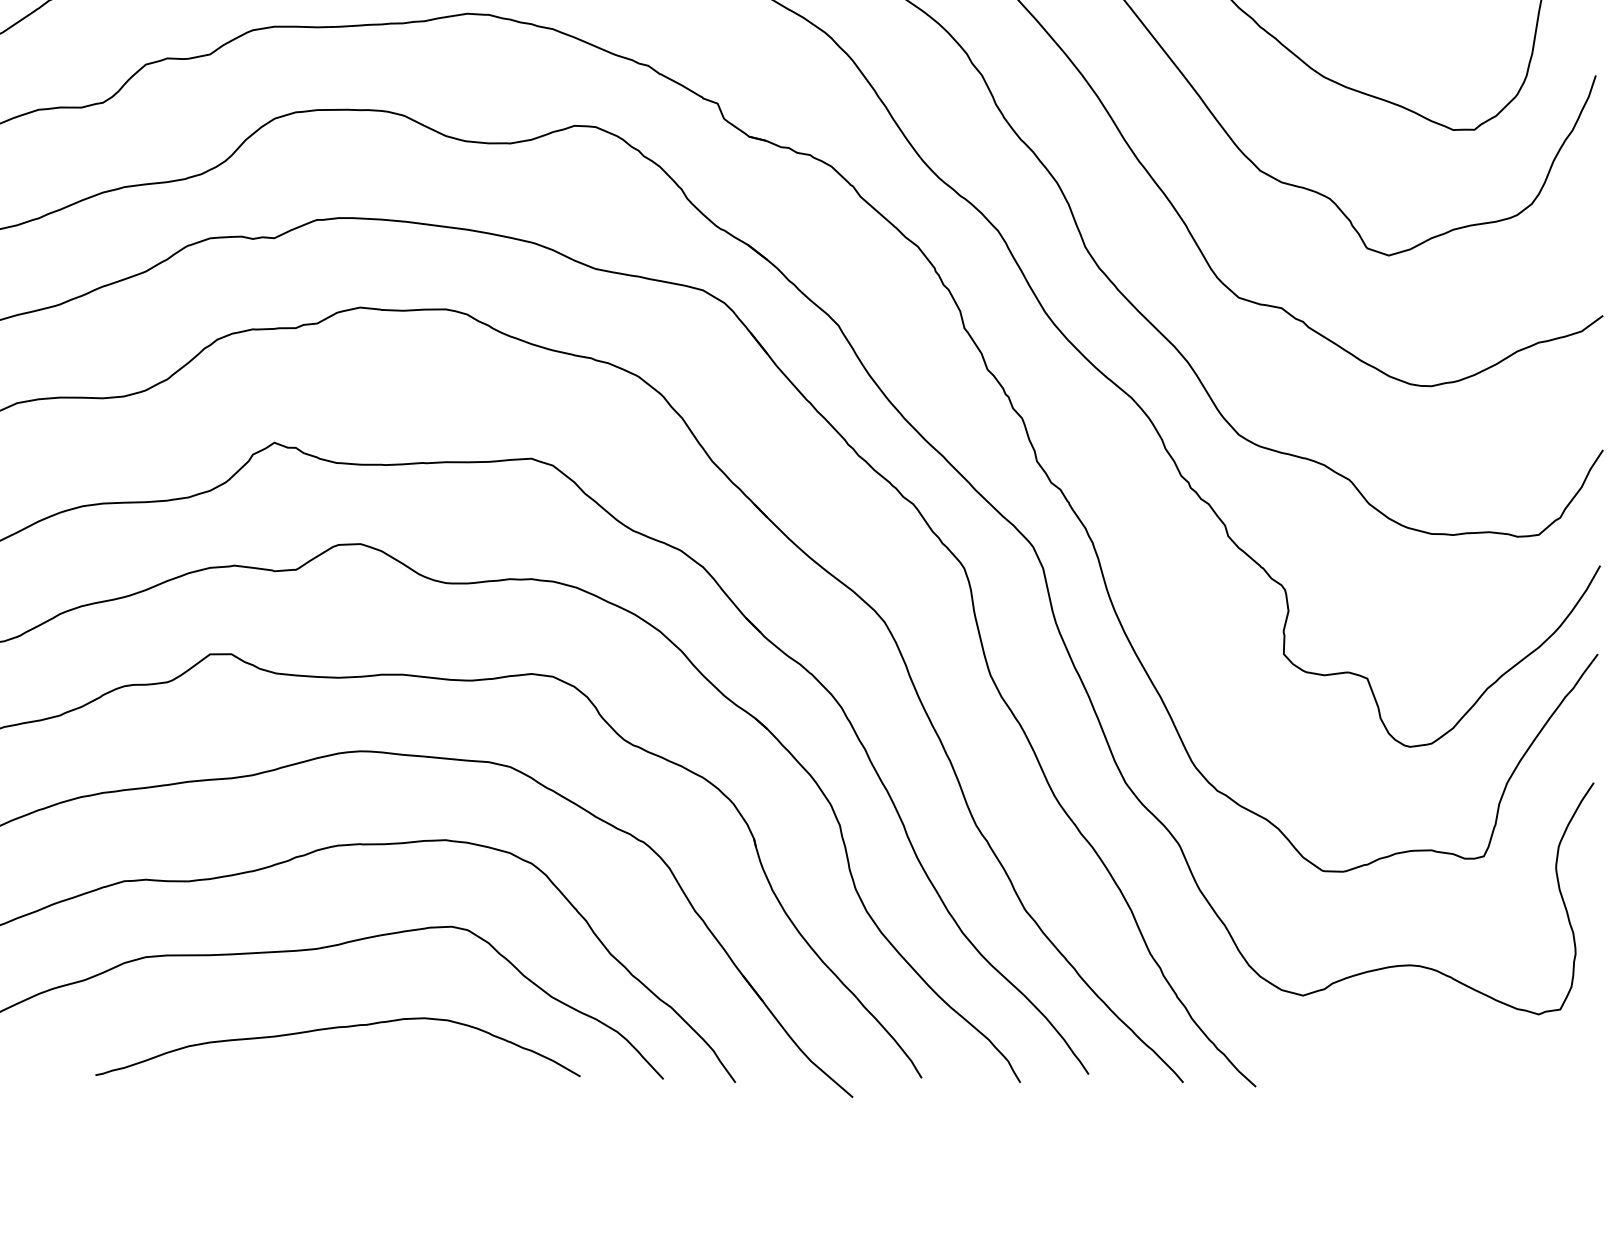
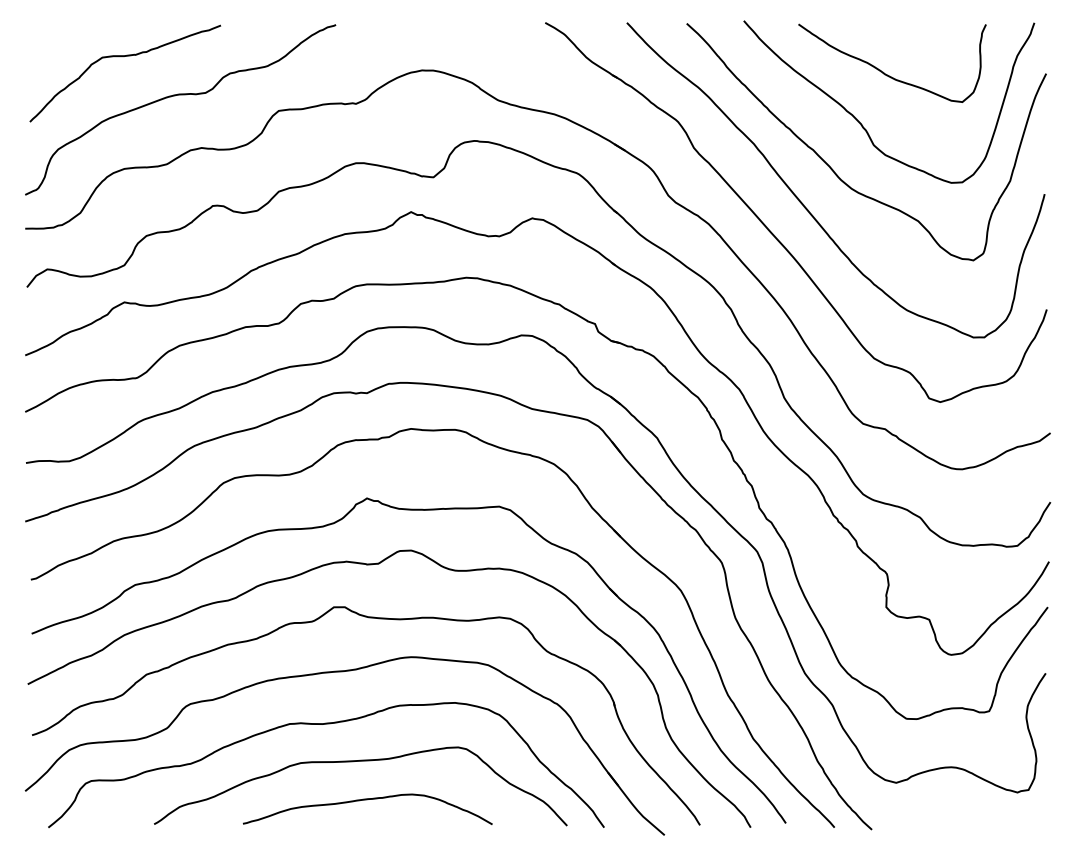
curve: (337, 1029) -> (367, 800), moved

